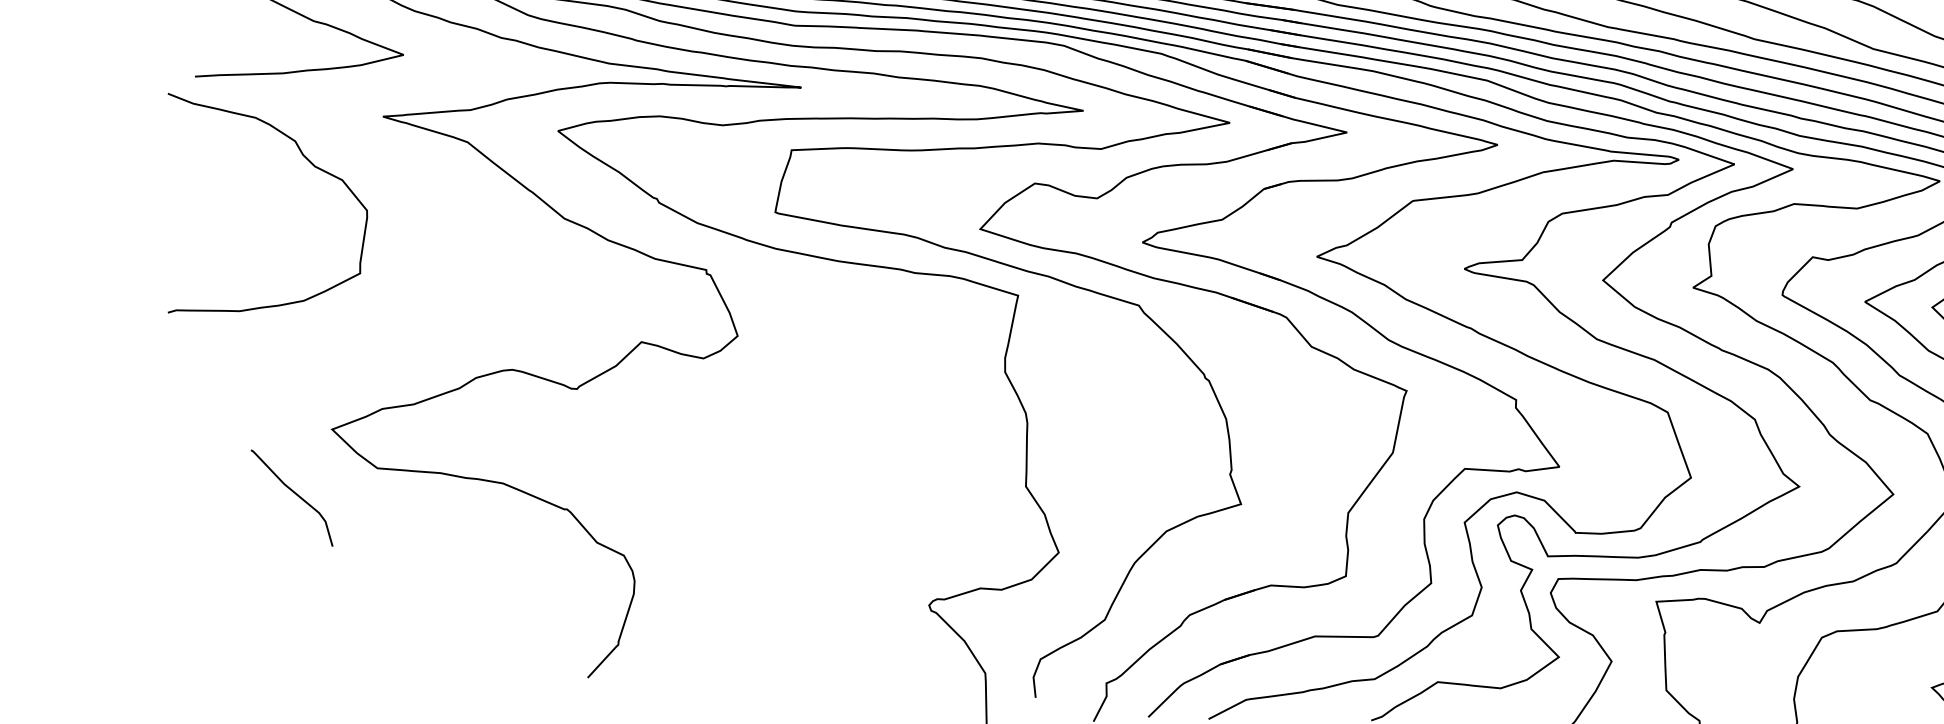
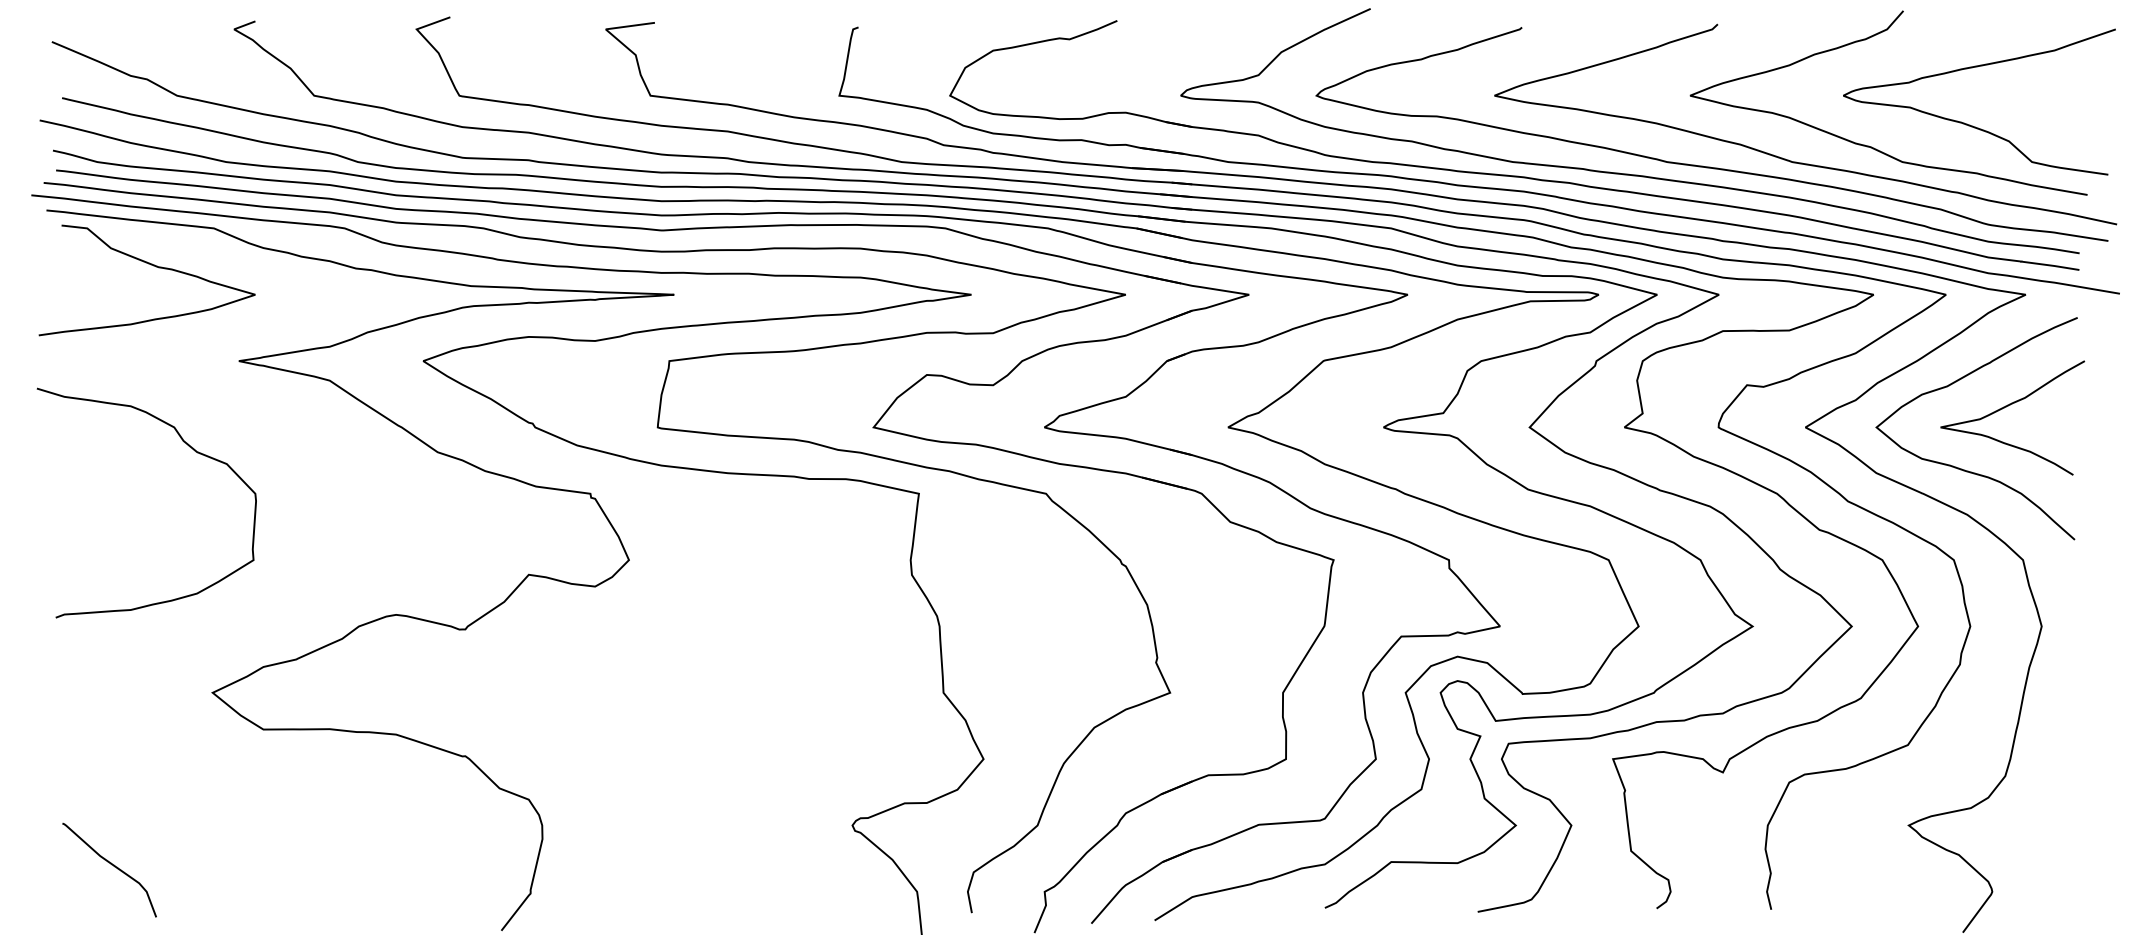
curve: (308, 161) -> (189, 447), moved
curve: (294, 493) -> (111, 865), moved

